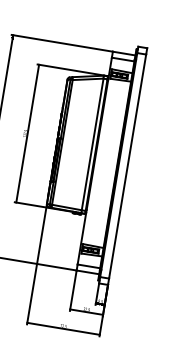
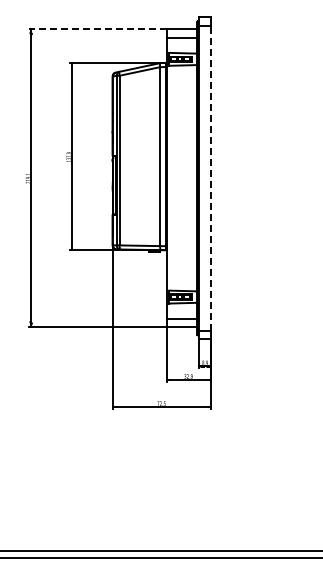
line: (62, 43) -> (97, 29), solid -> dashed
line: (127, 166) -> (211, 177), solid -> dashed

